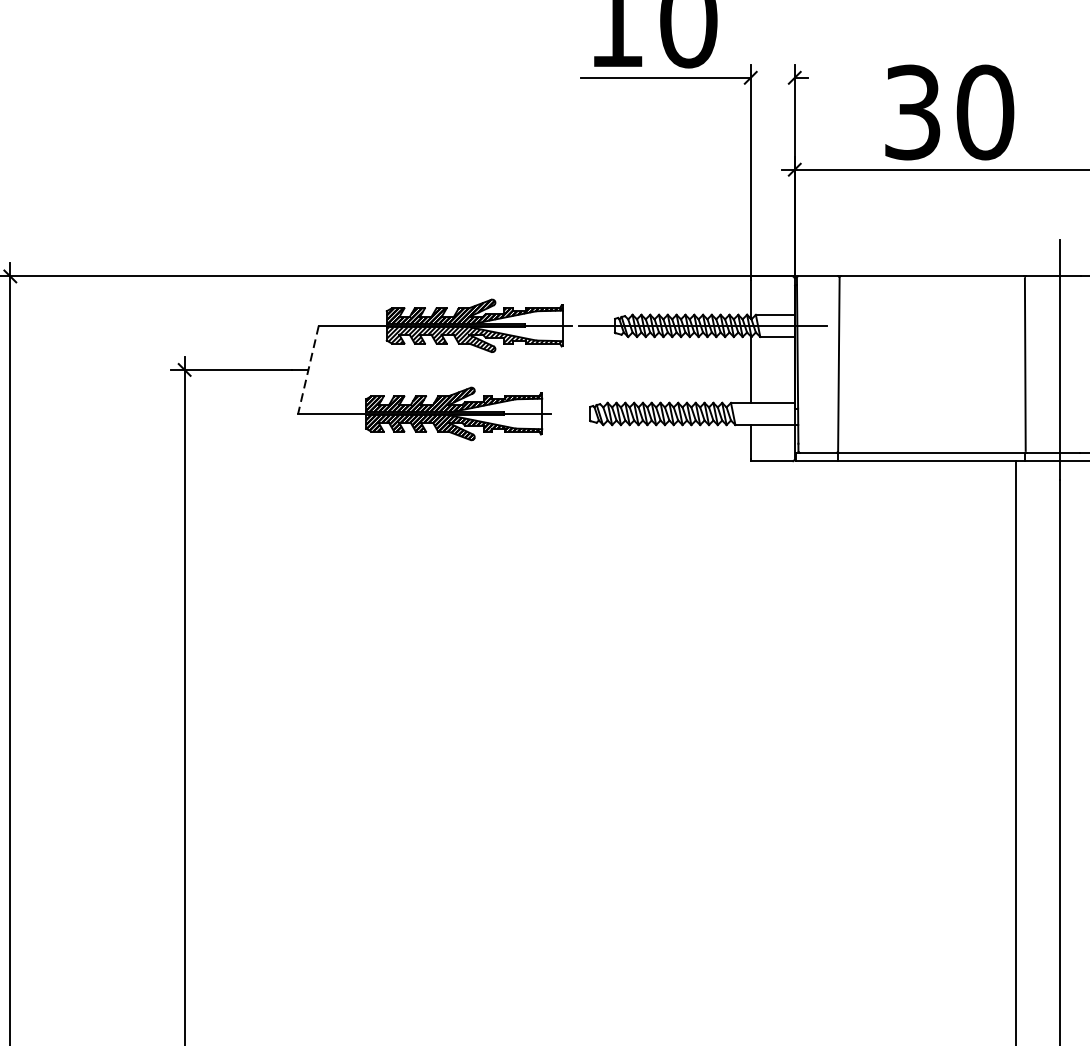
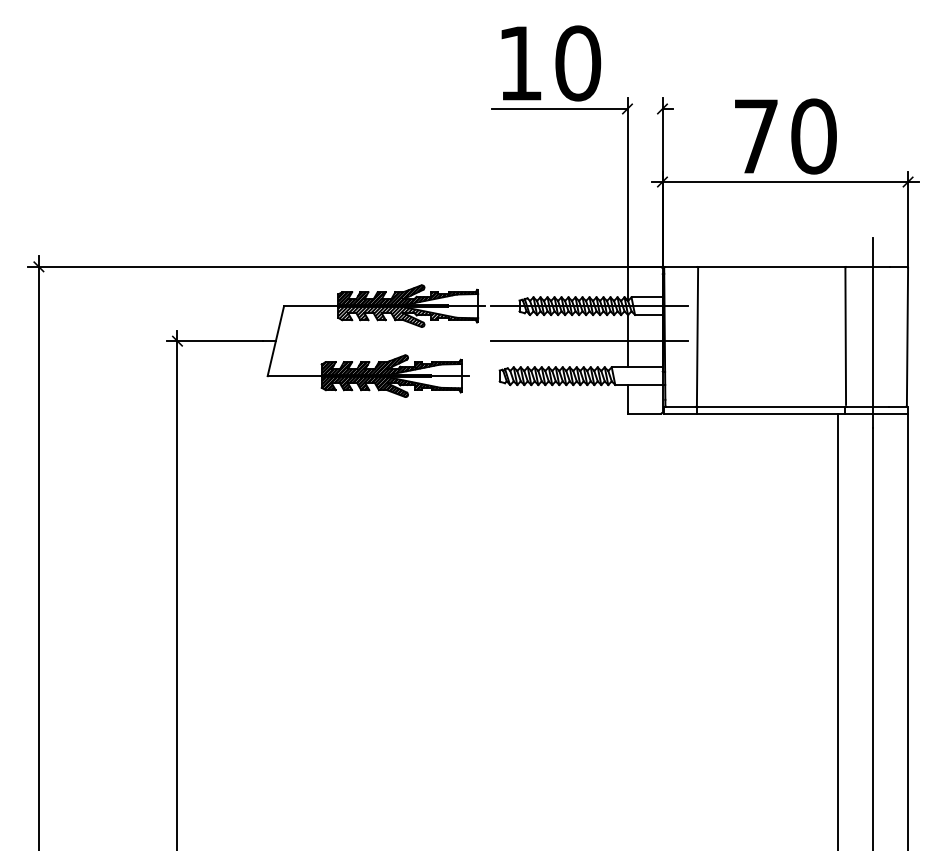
text: (911, 112) -> (755, 136), 30 -> 70
line: (307, 370) -> (275, 341), dashed -> solid
line: (702, 370) -> (589, 341), added

